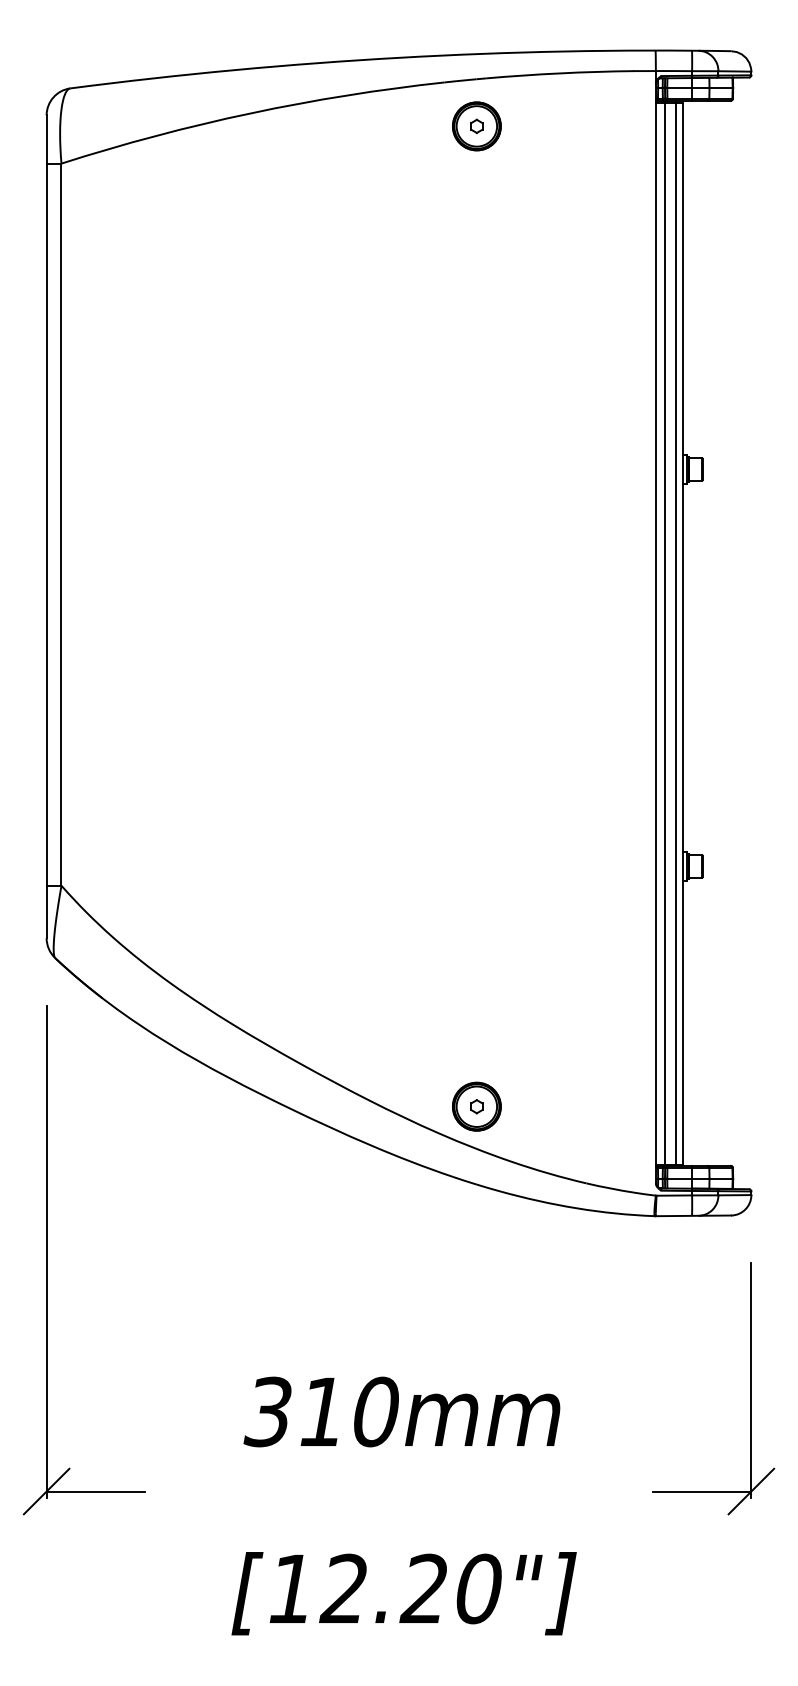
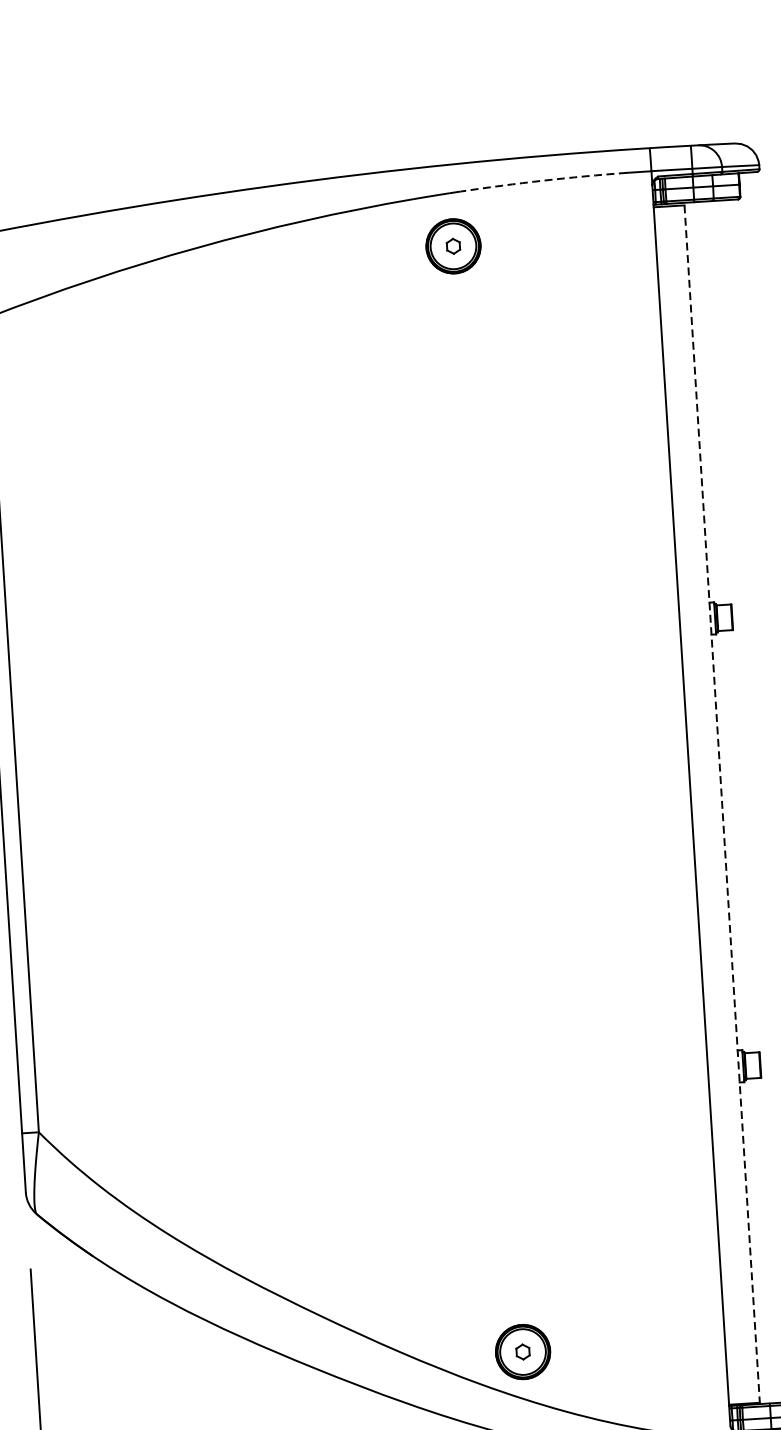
arc: (559, 73) -> (542, 180), solid -> dashed
line: (664, 633) -> (701, 804), removed
line: (676, 633) -> (714, 804), removed
line: (683, 633) -> (722, 803), solid -> dashed

